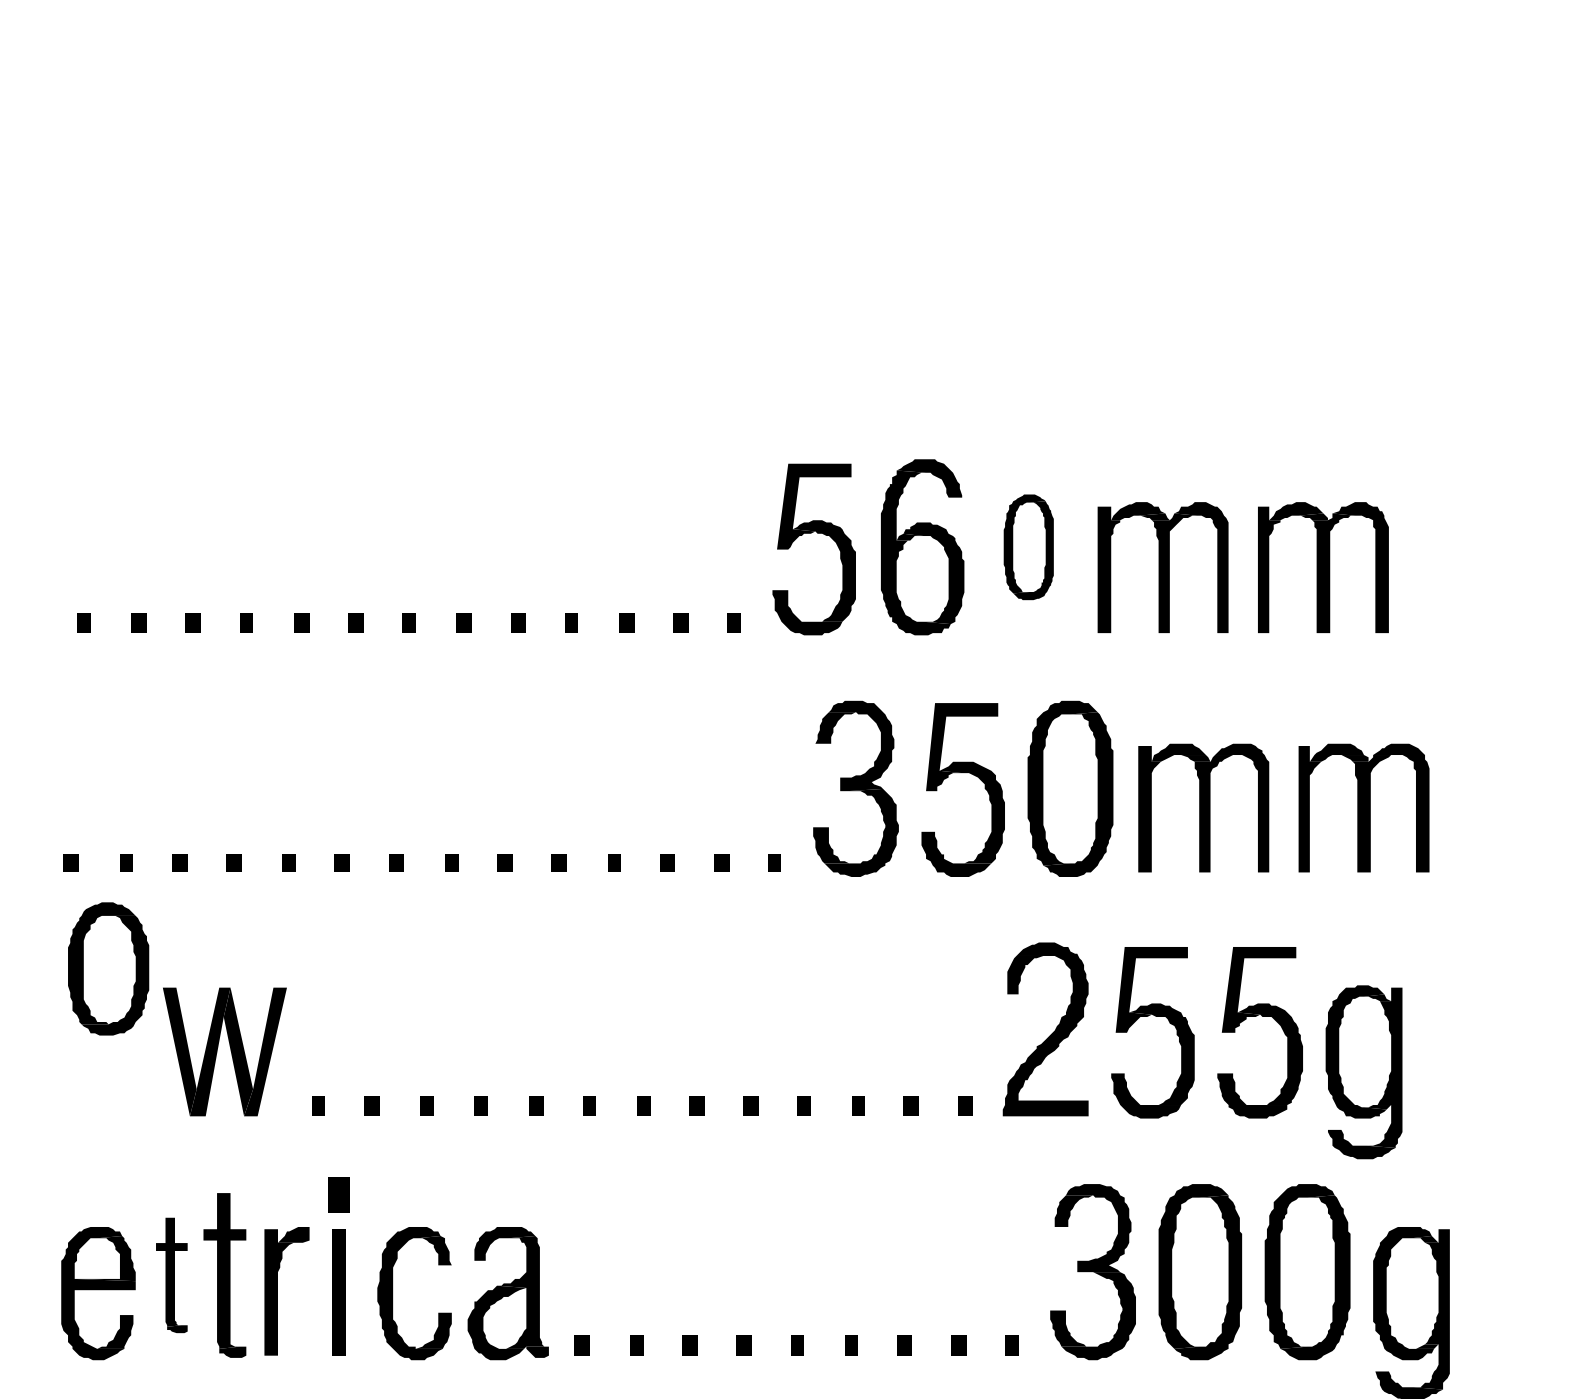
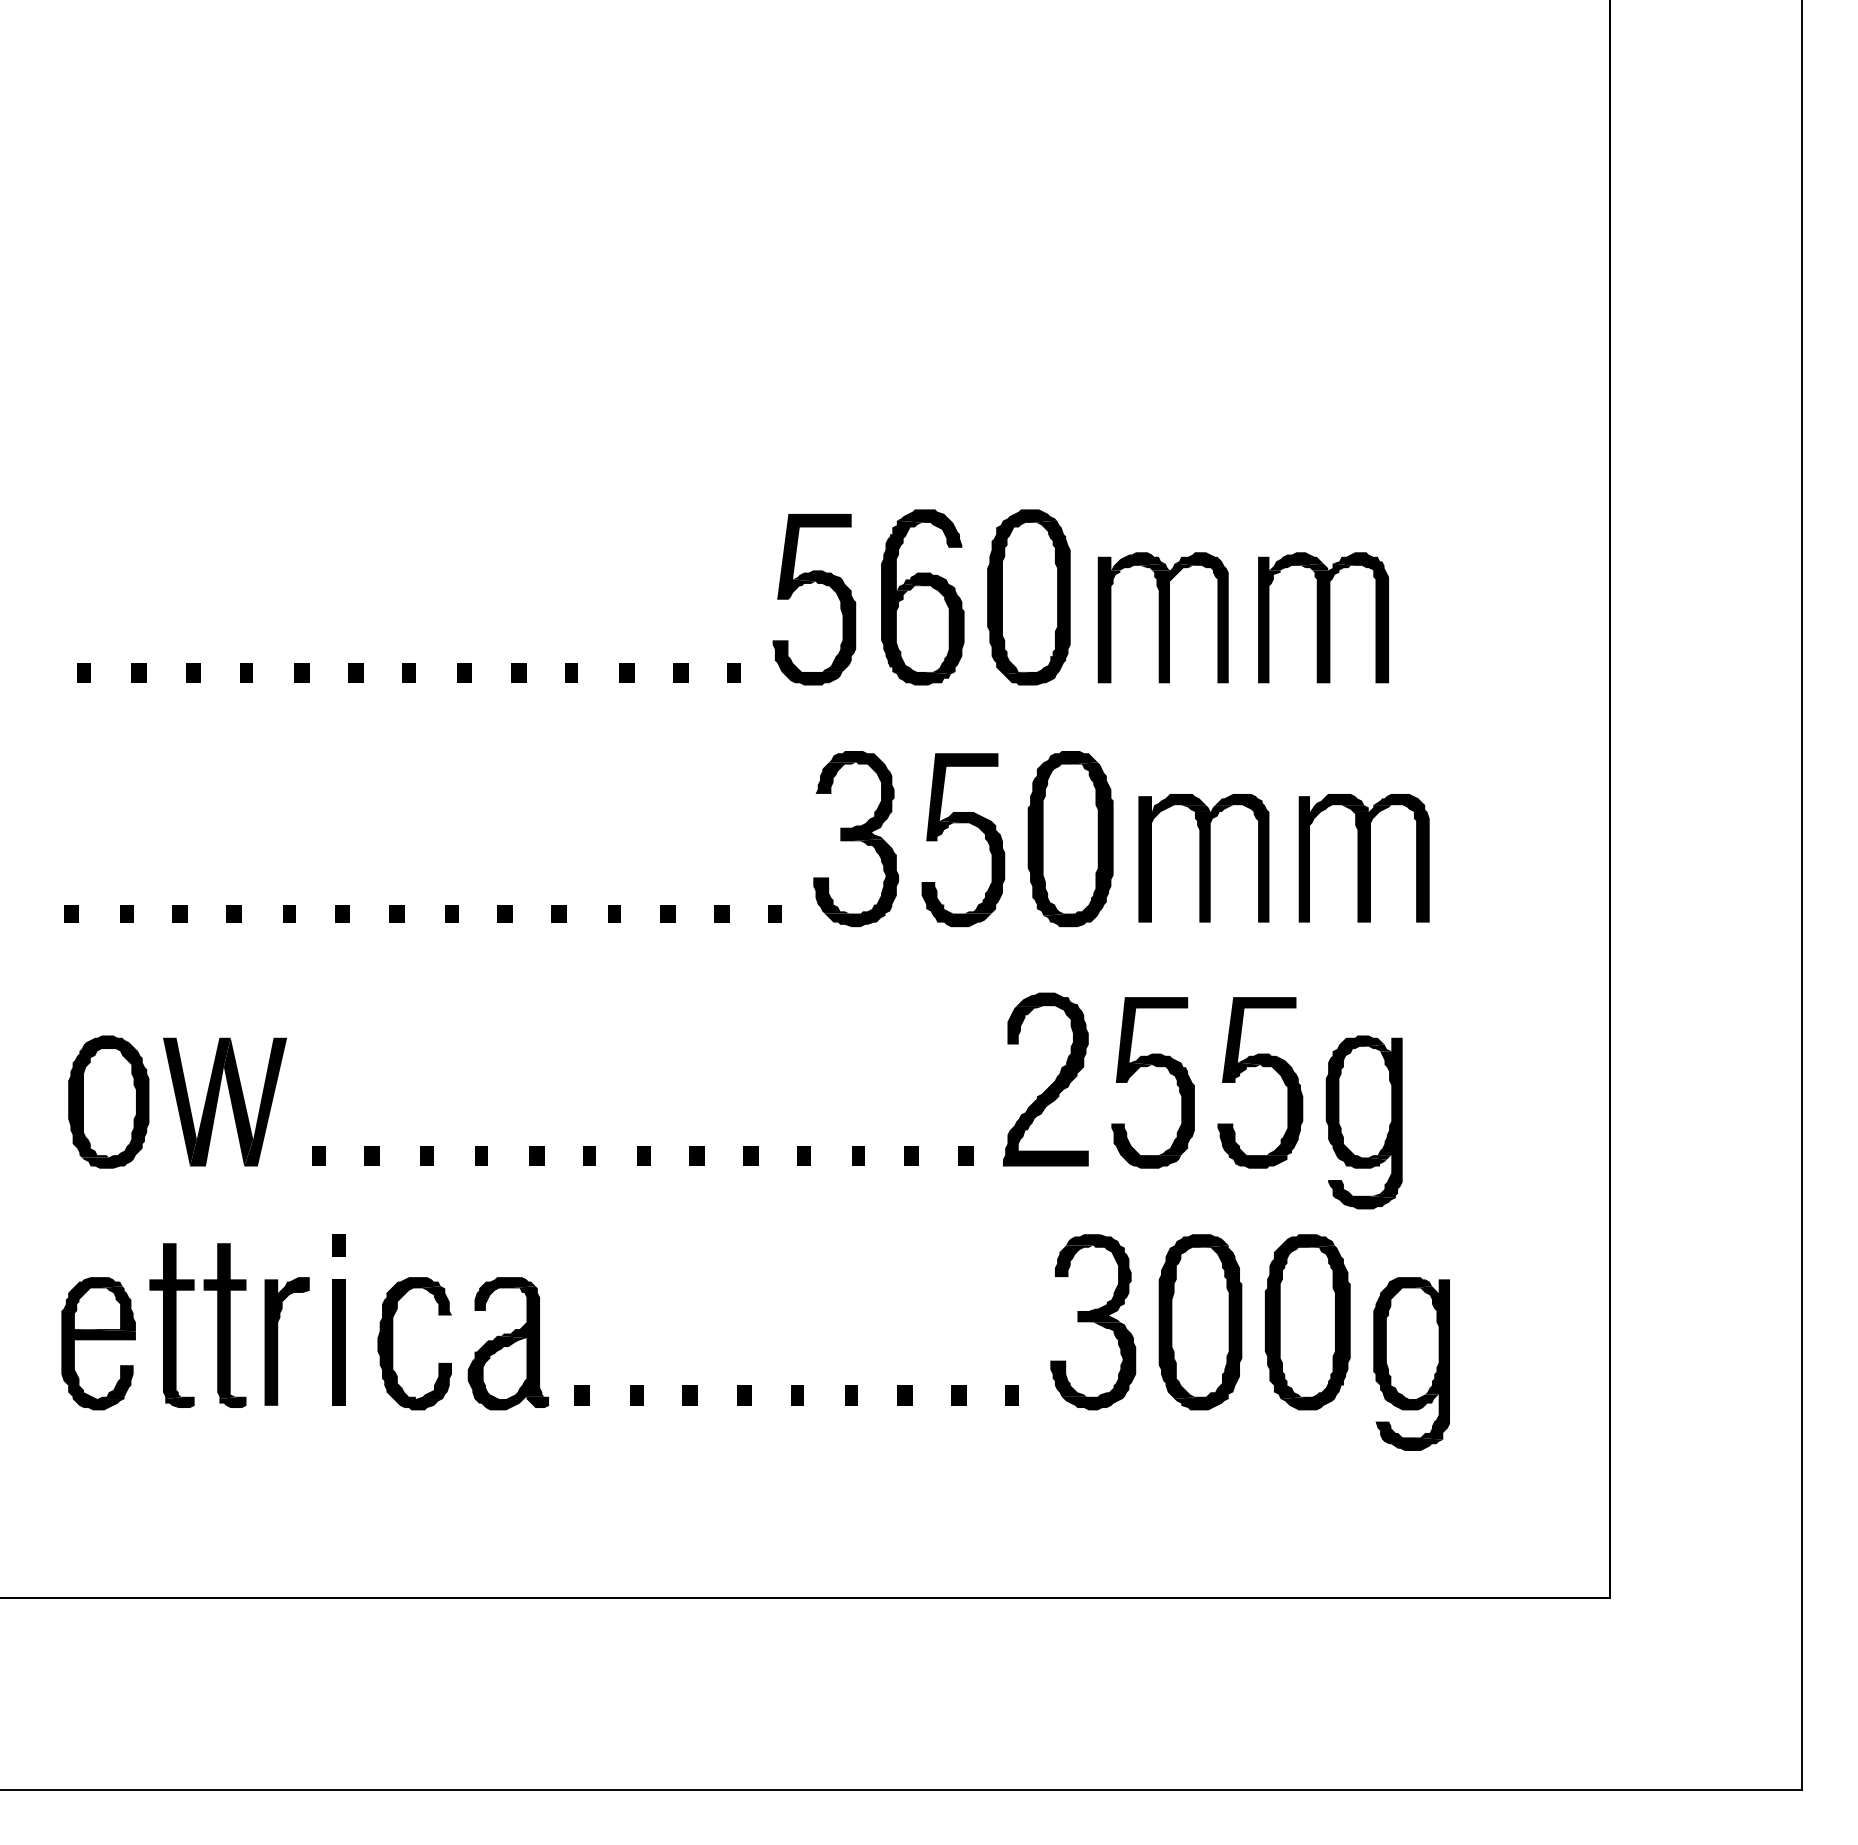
part: (1028, 547) -> (1028, 597), size x1.67
part: (108, 968) -> (108, 1101), moved
part: (338, 1195) -> (338, 1245), size x0.62
part: (171, 1275) -> (171, 1325), size x1.43

